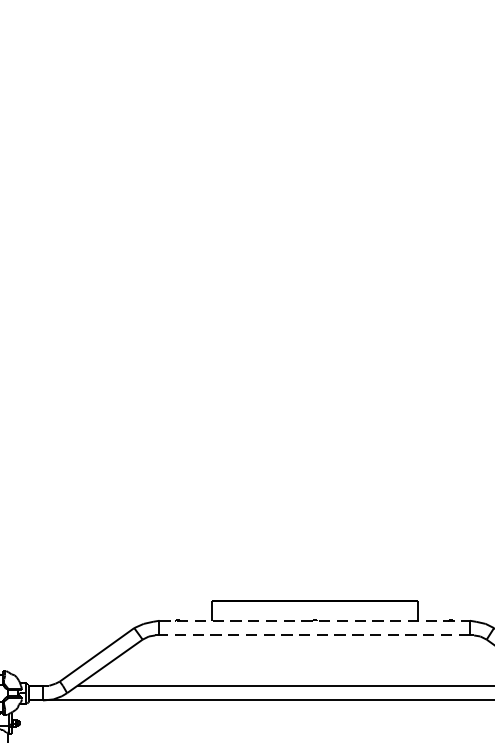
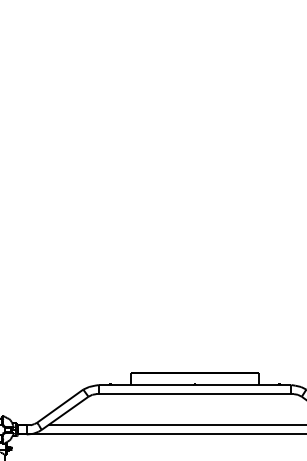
line: (315, 621) -> (195, 385), dashed -> solid
line: (313, 635) -> (194, 394), dashed -> solid

